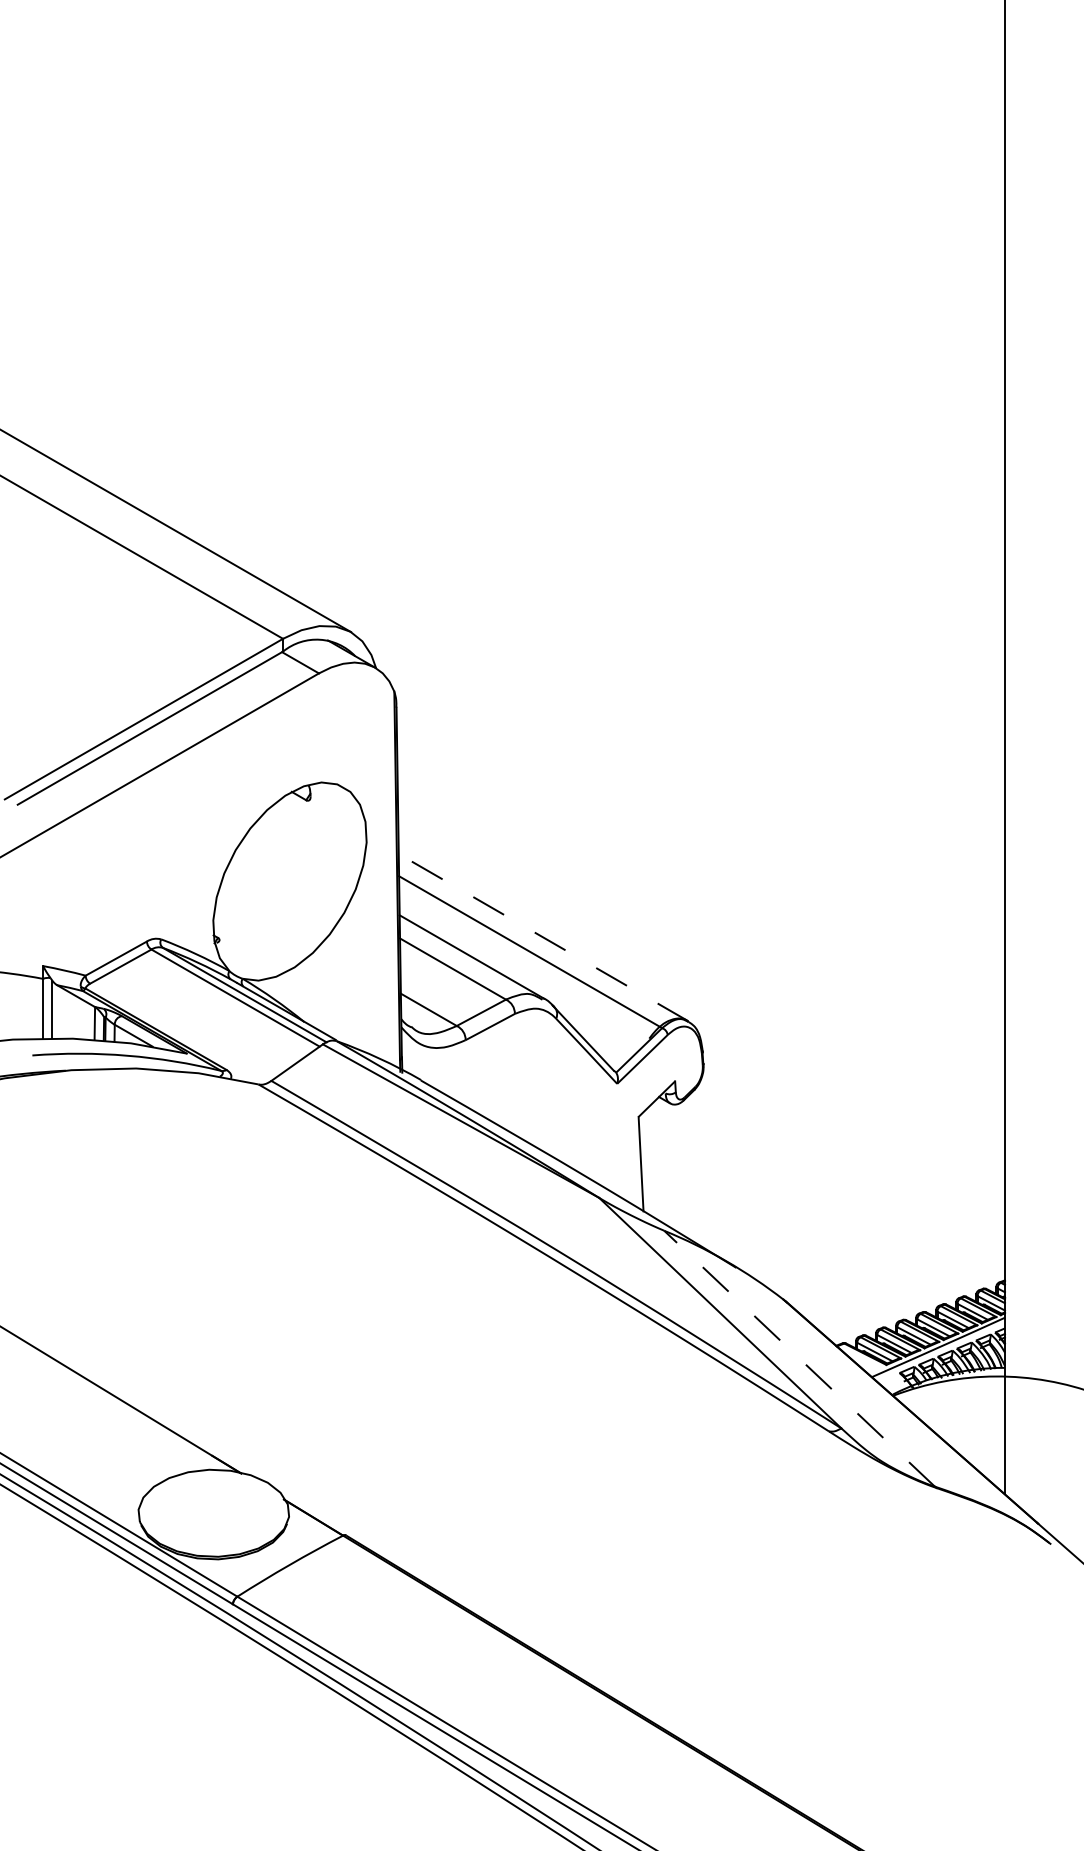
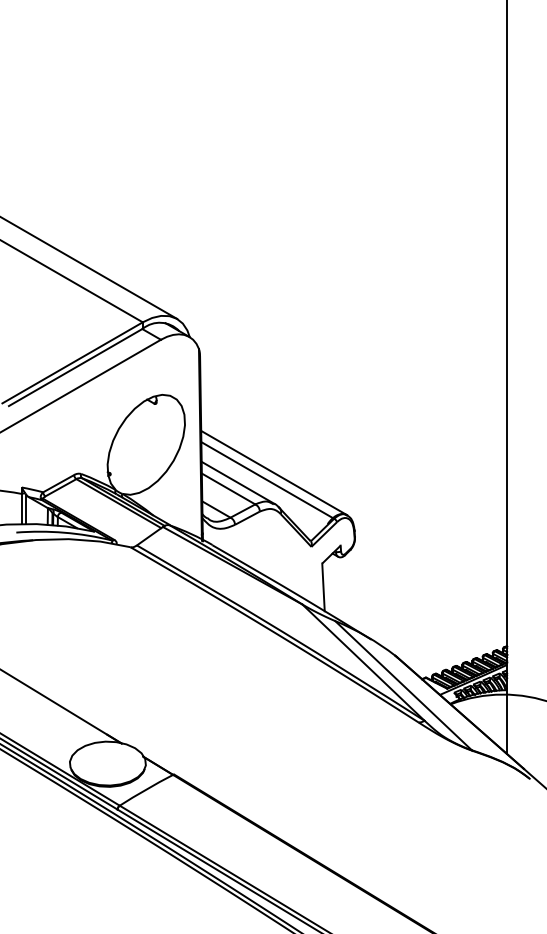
line: (542, 936) -> (273, 472), dashed -> solid
line: (799, 1358) -> (403, 685), dashed -> solid

